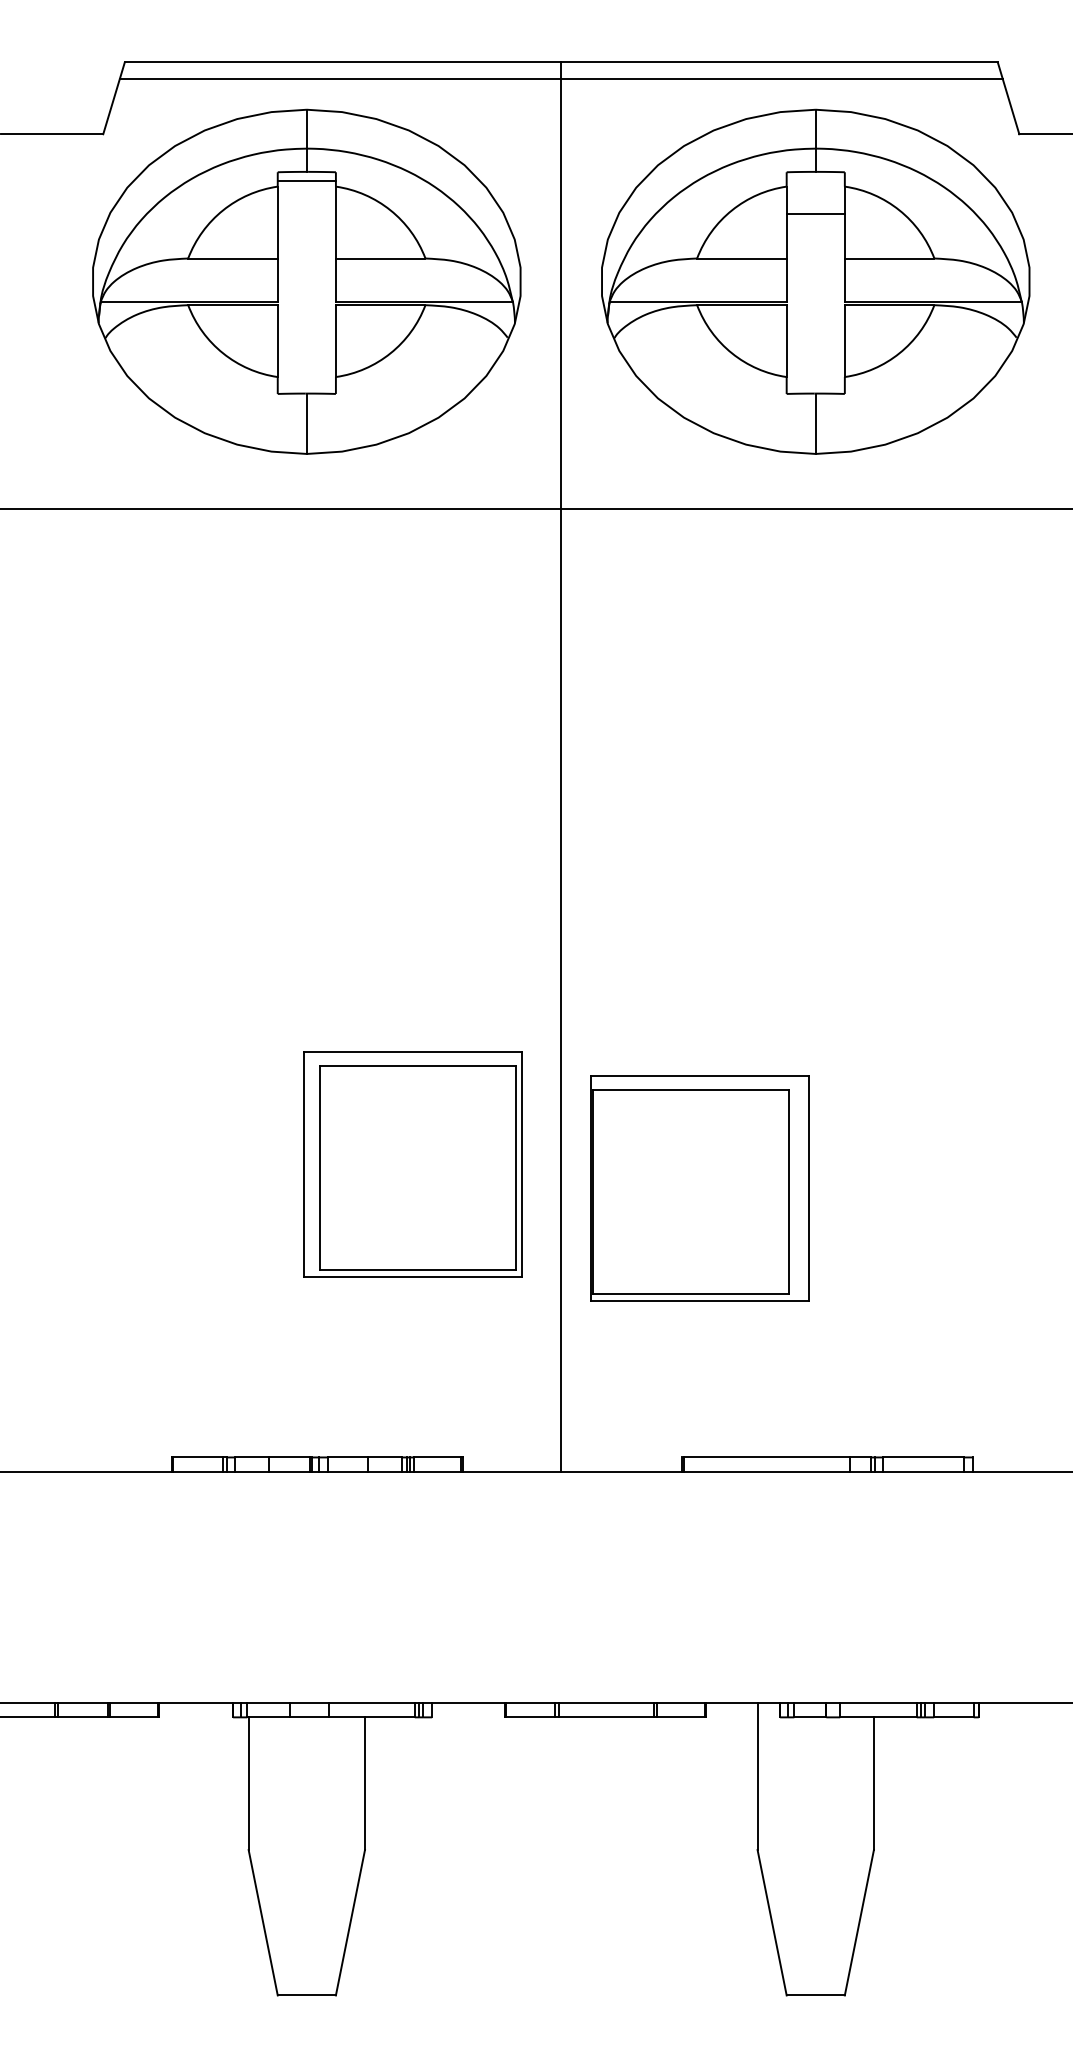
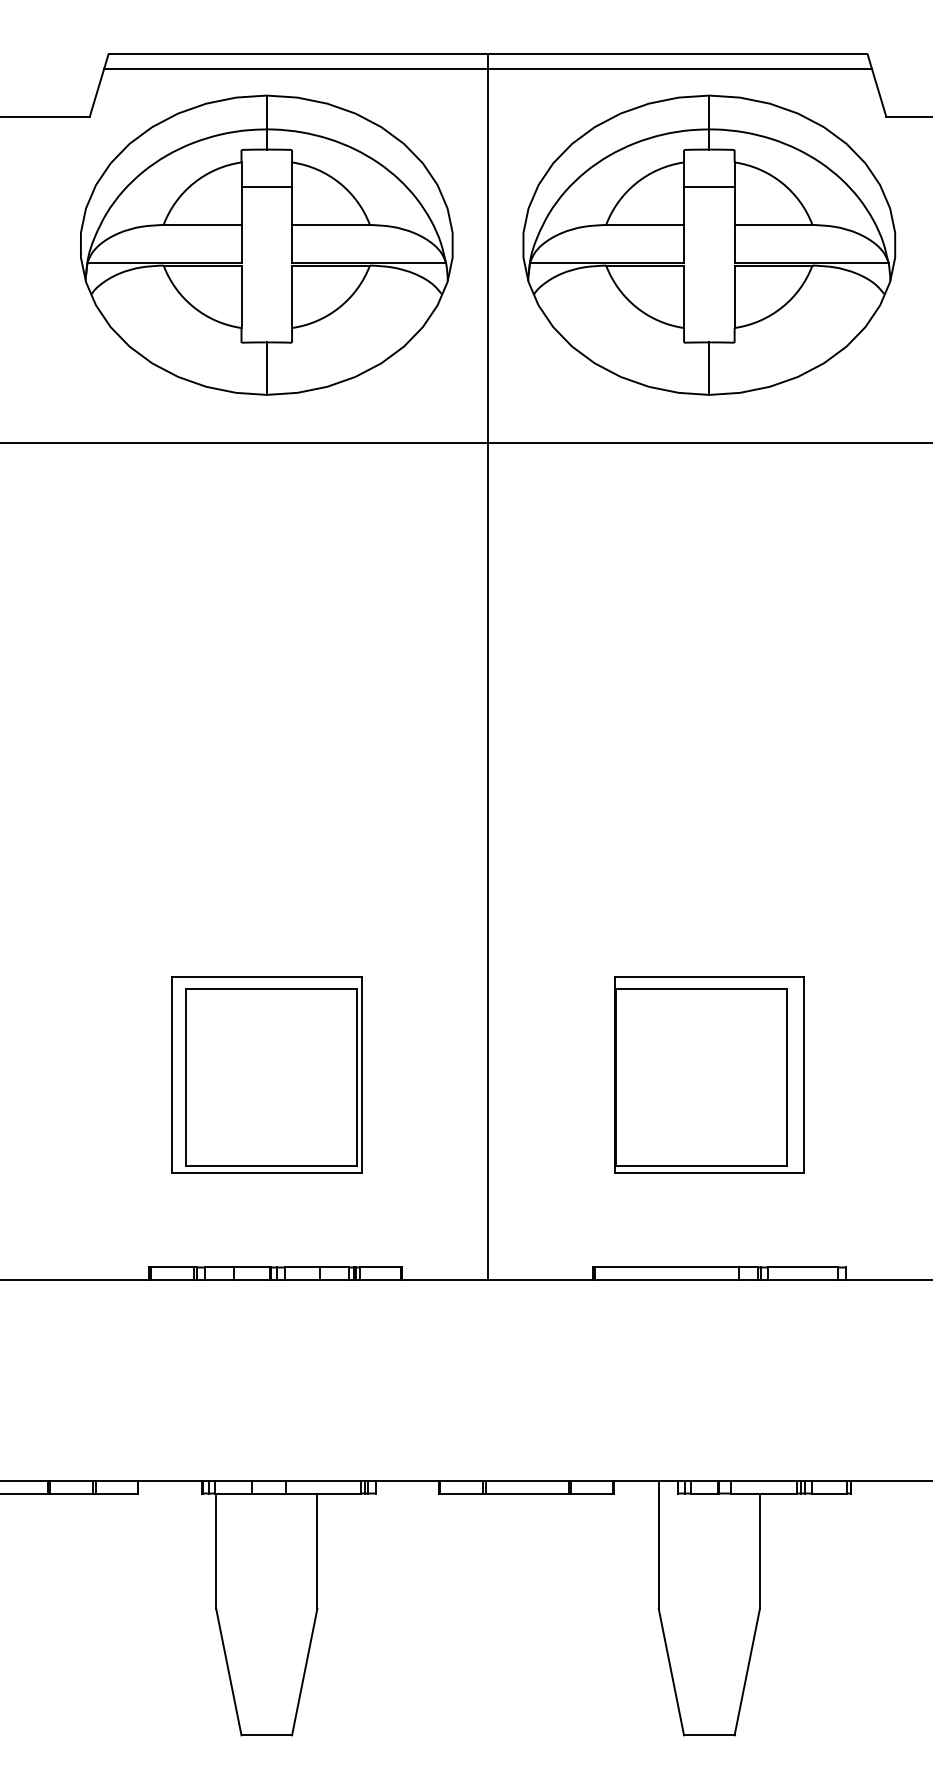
line: (306, 180) -> (266, 186), moved
part: (412, 1164) -> (266, 1074), moved
part: (699, 1188) -> (709, 1074), moved

